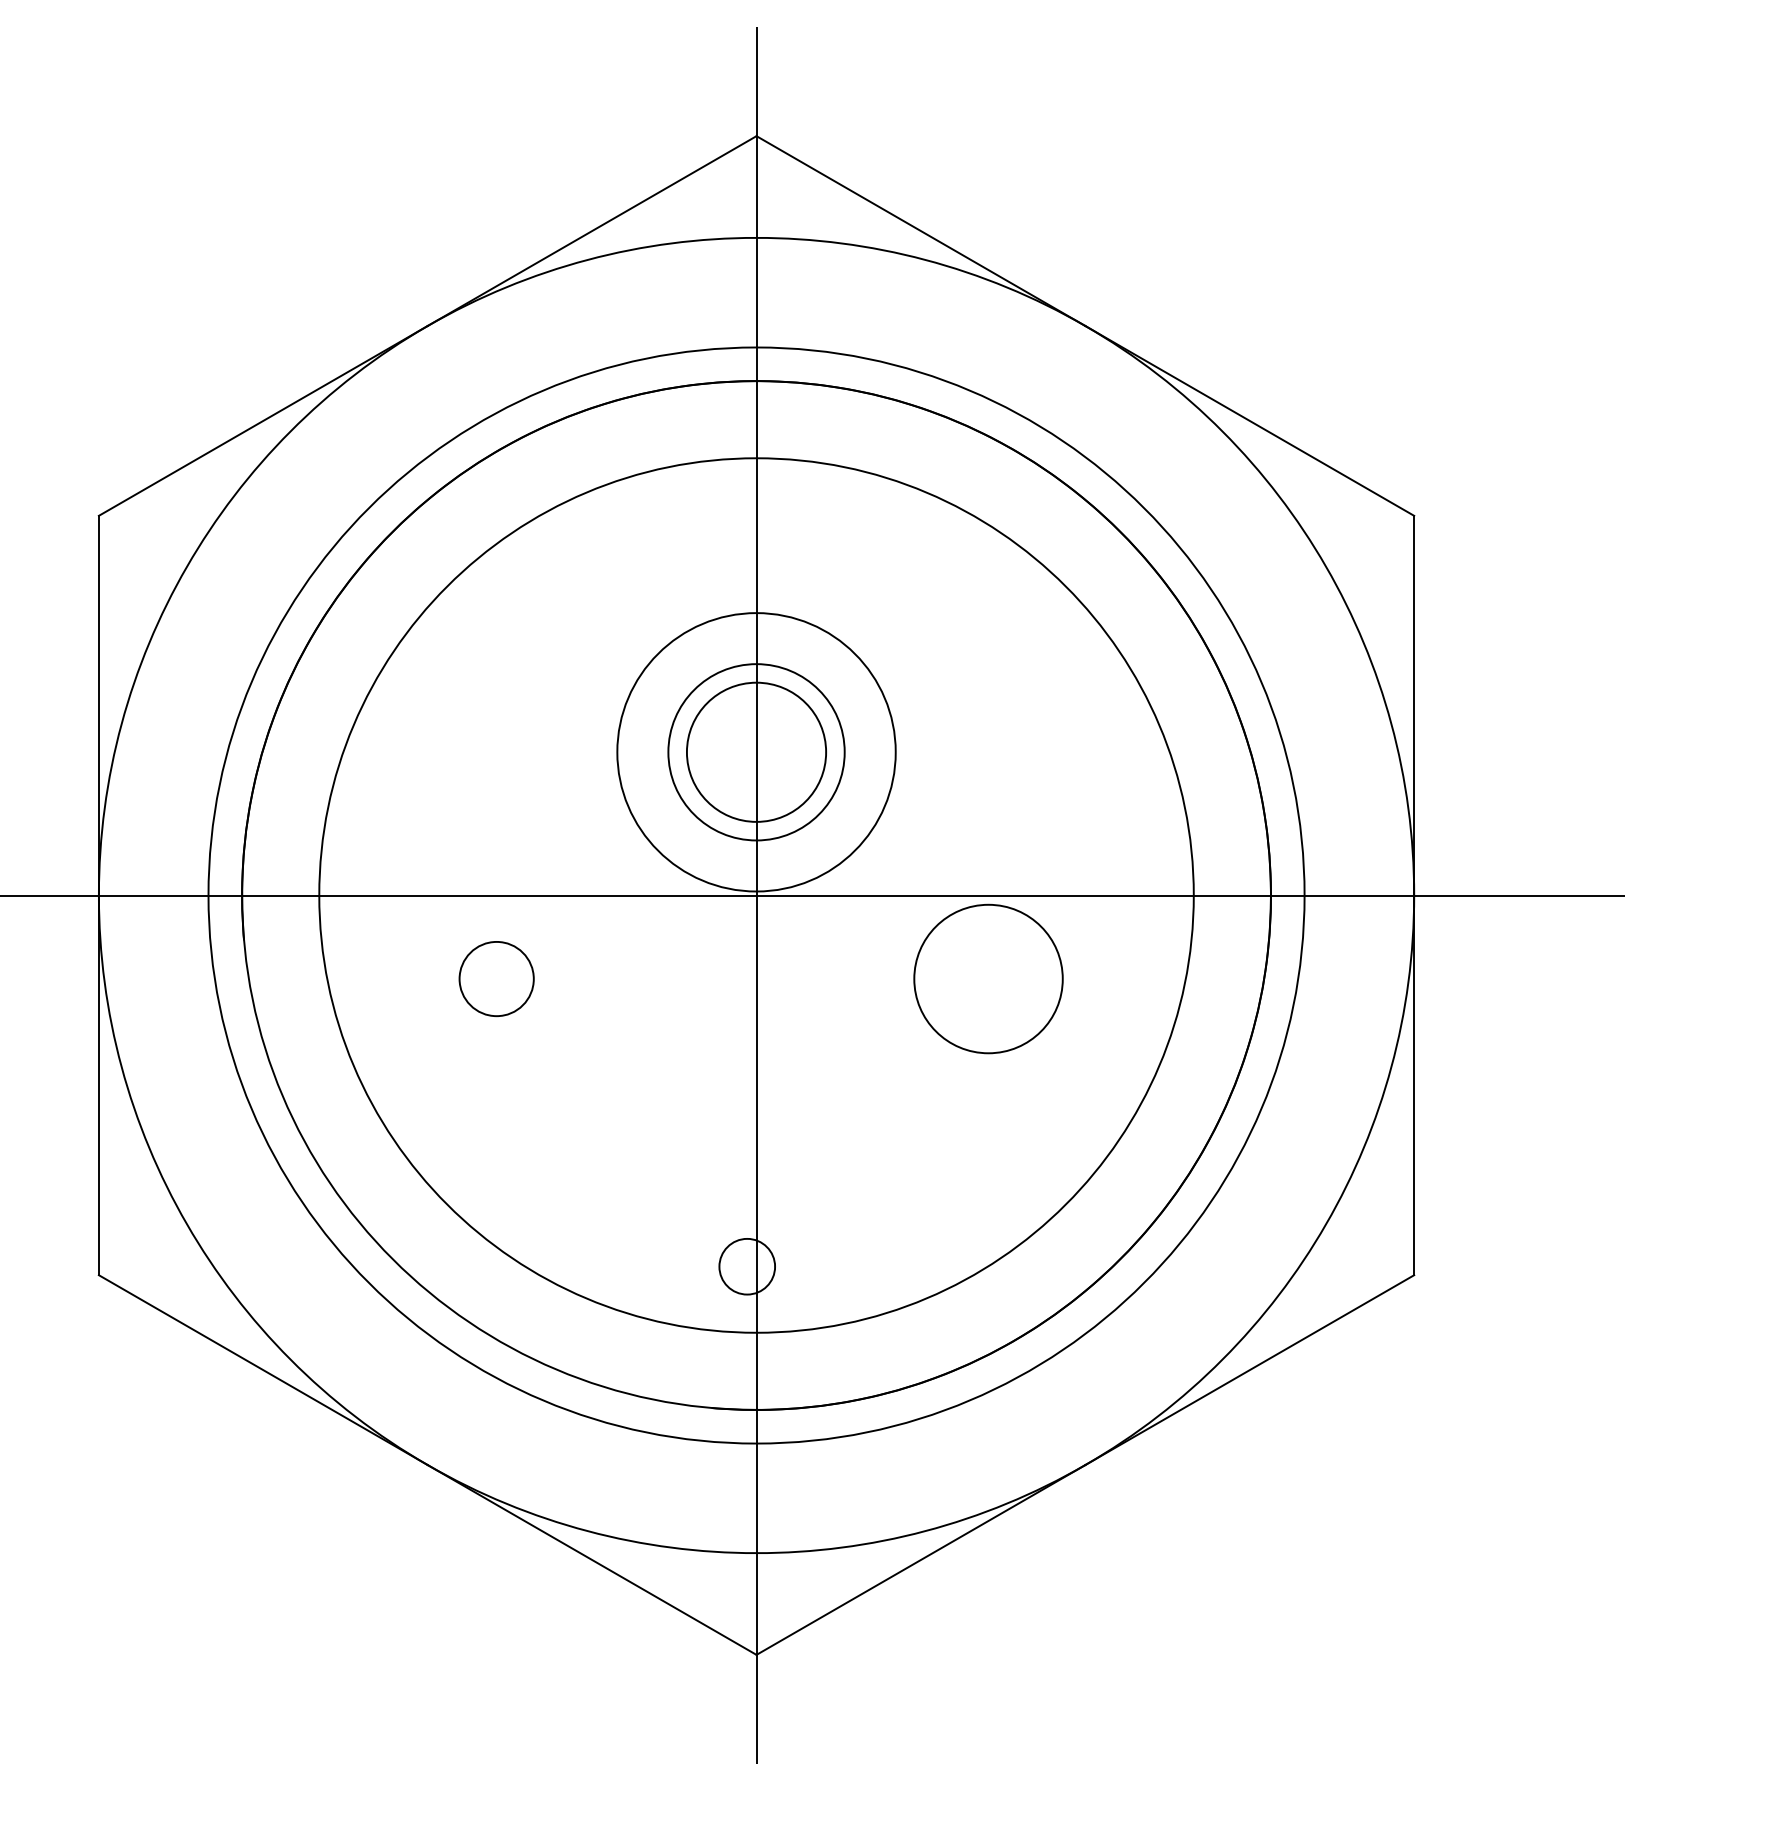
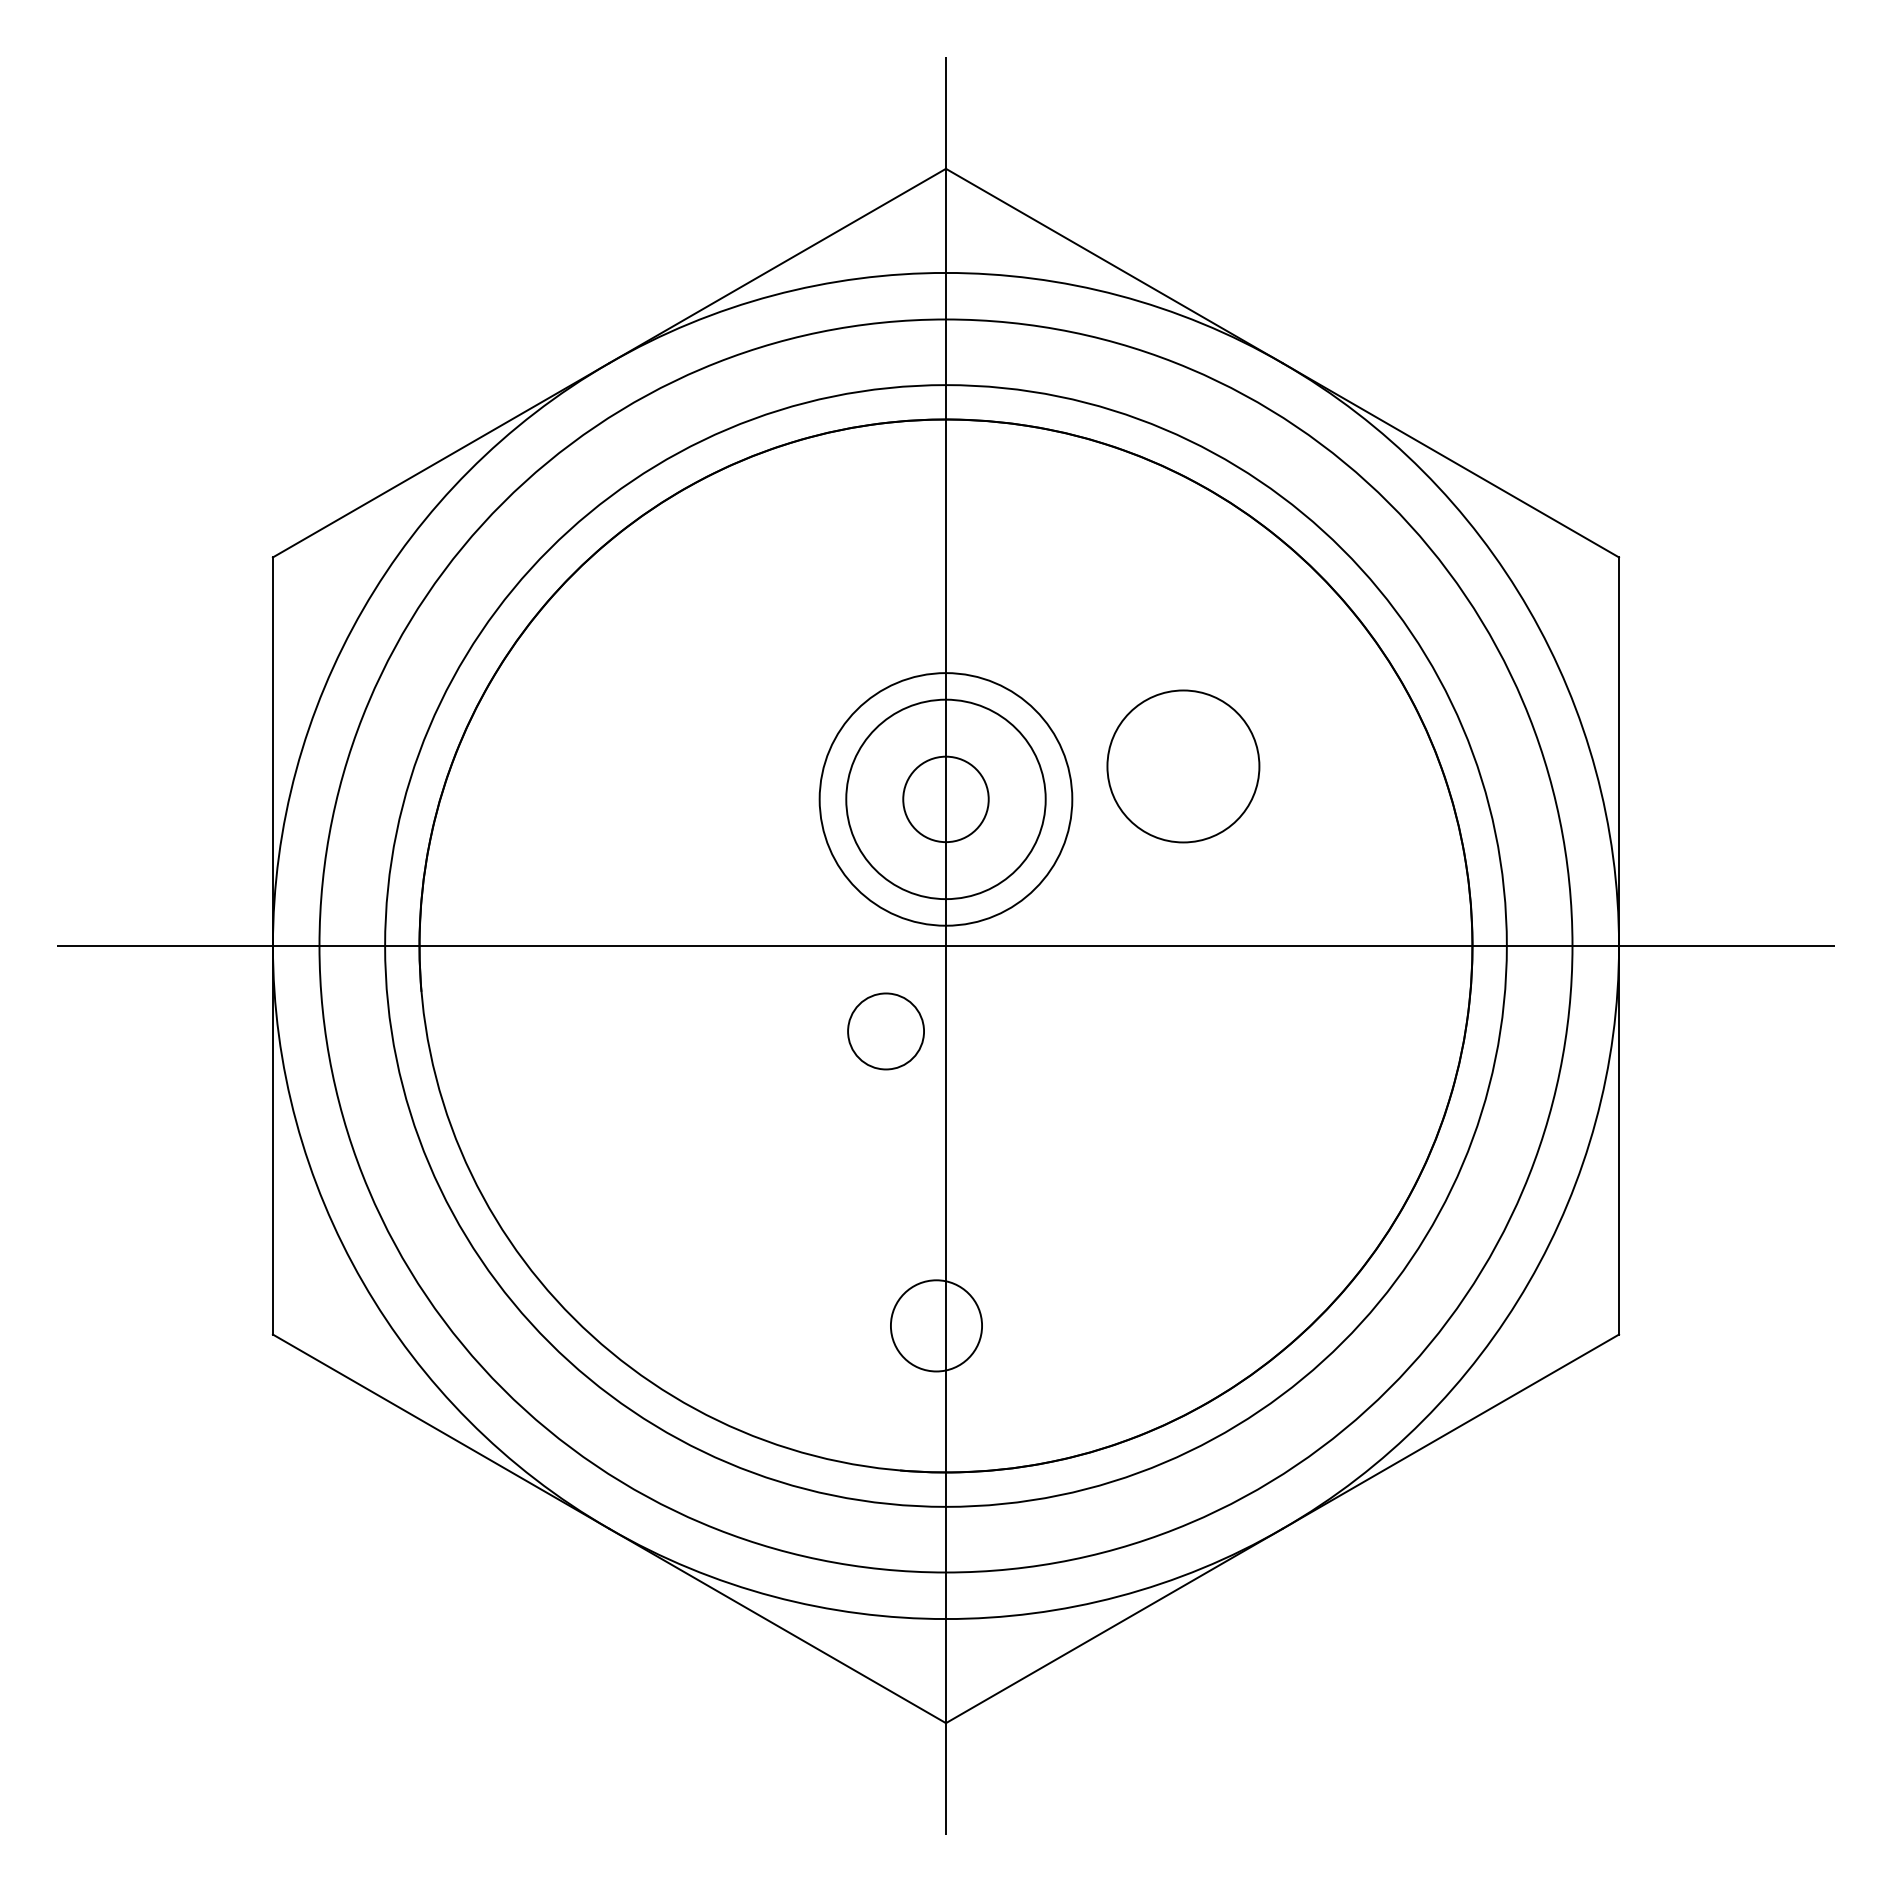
circle: (756, 751) -> (945, 798), size x0.7
circle: (756, 752) -> (945, 799), size x0.6
circle: (756, 752) -> (945, 799), size x1.4
circle: (756, 895) -> (945, 945), size x1.4
circle: (496, 979) -> (885, 1031), moved
circle: (988, 979) -> (1183, 766), moved
circle: (747, 1266) -> (936, 1325), size x1.6

